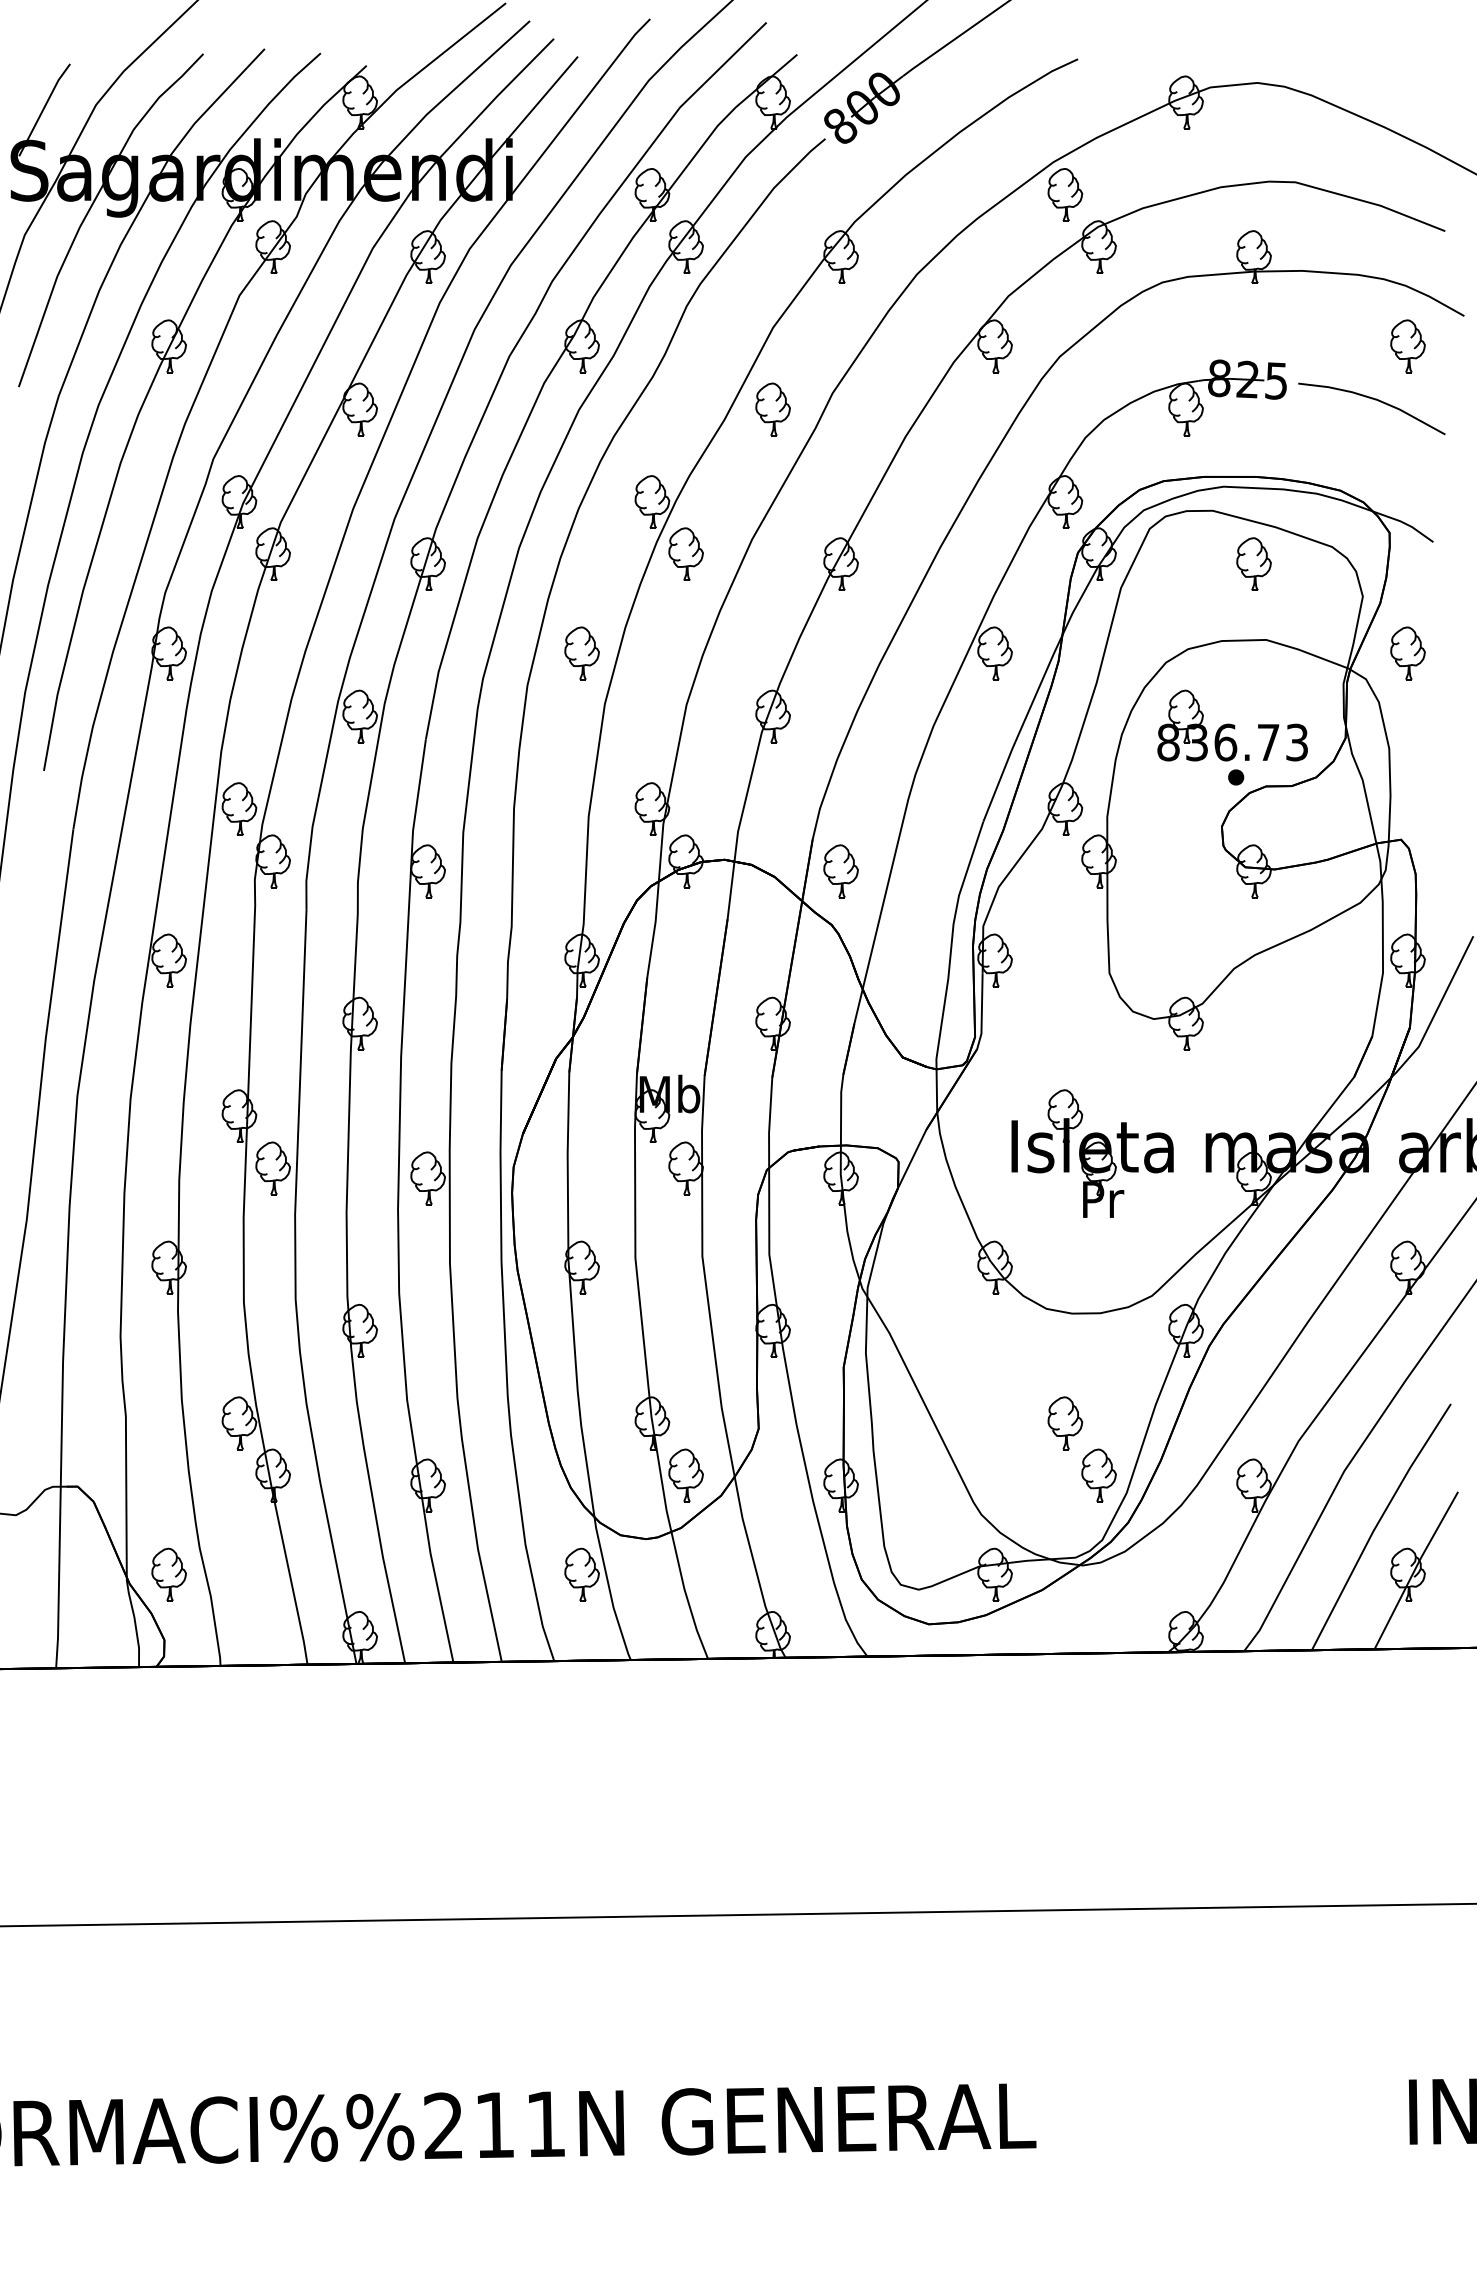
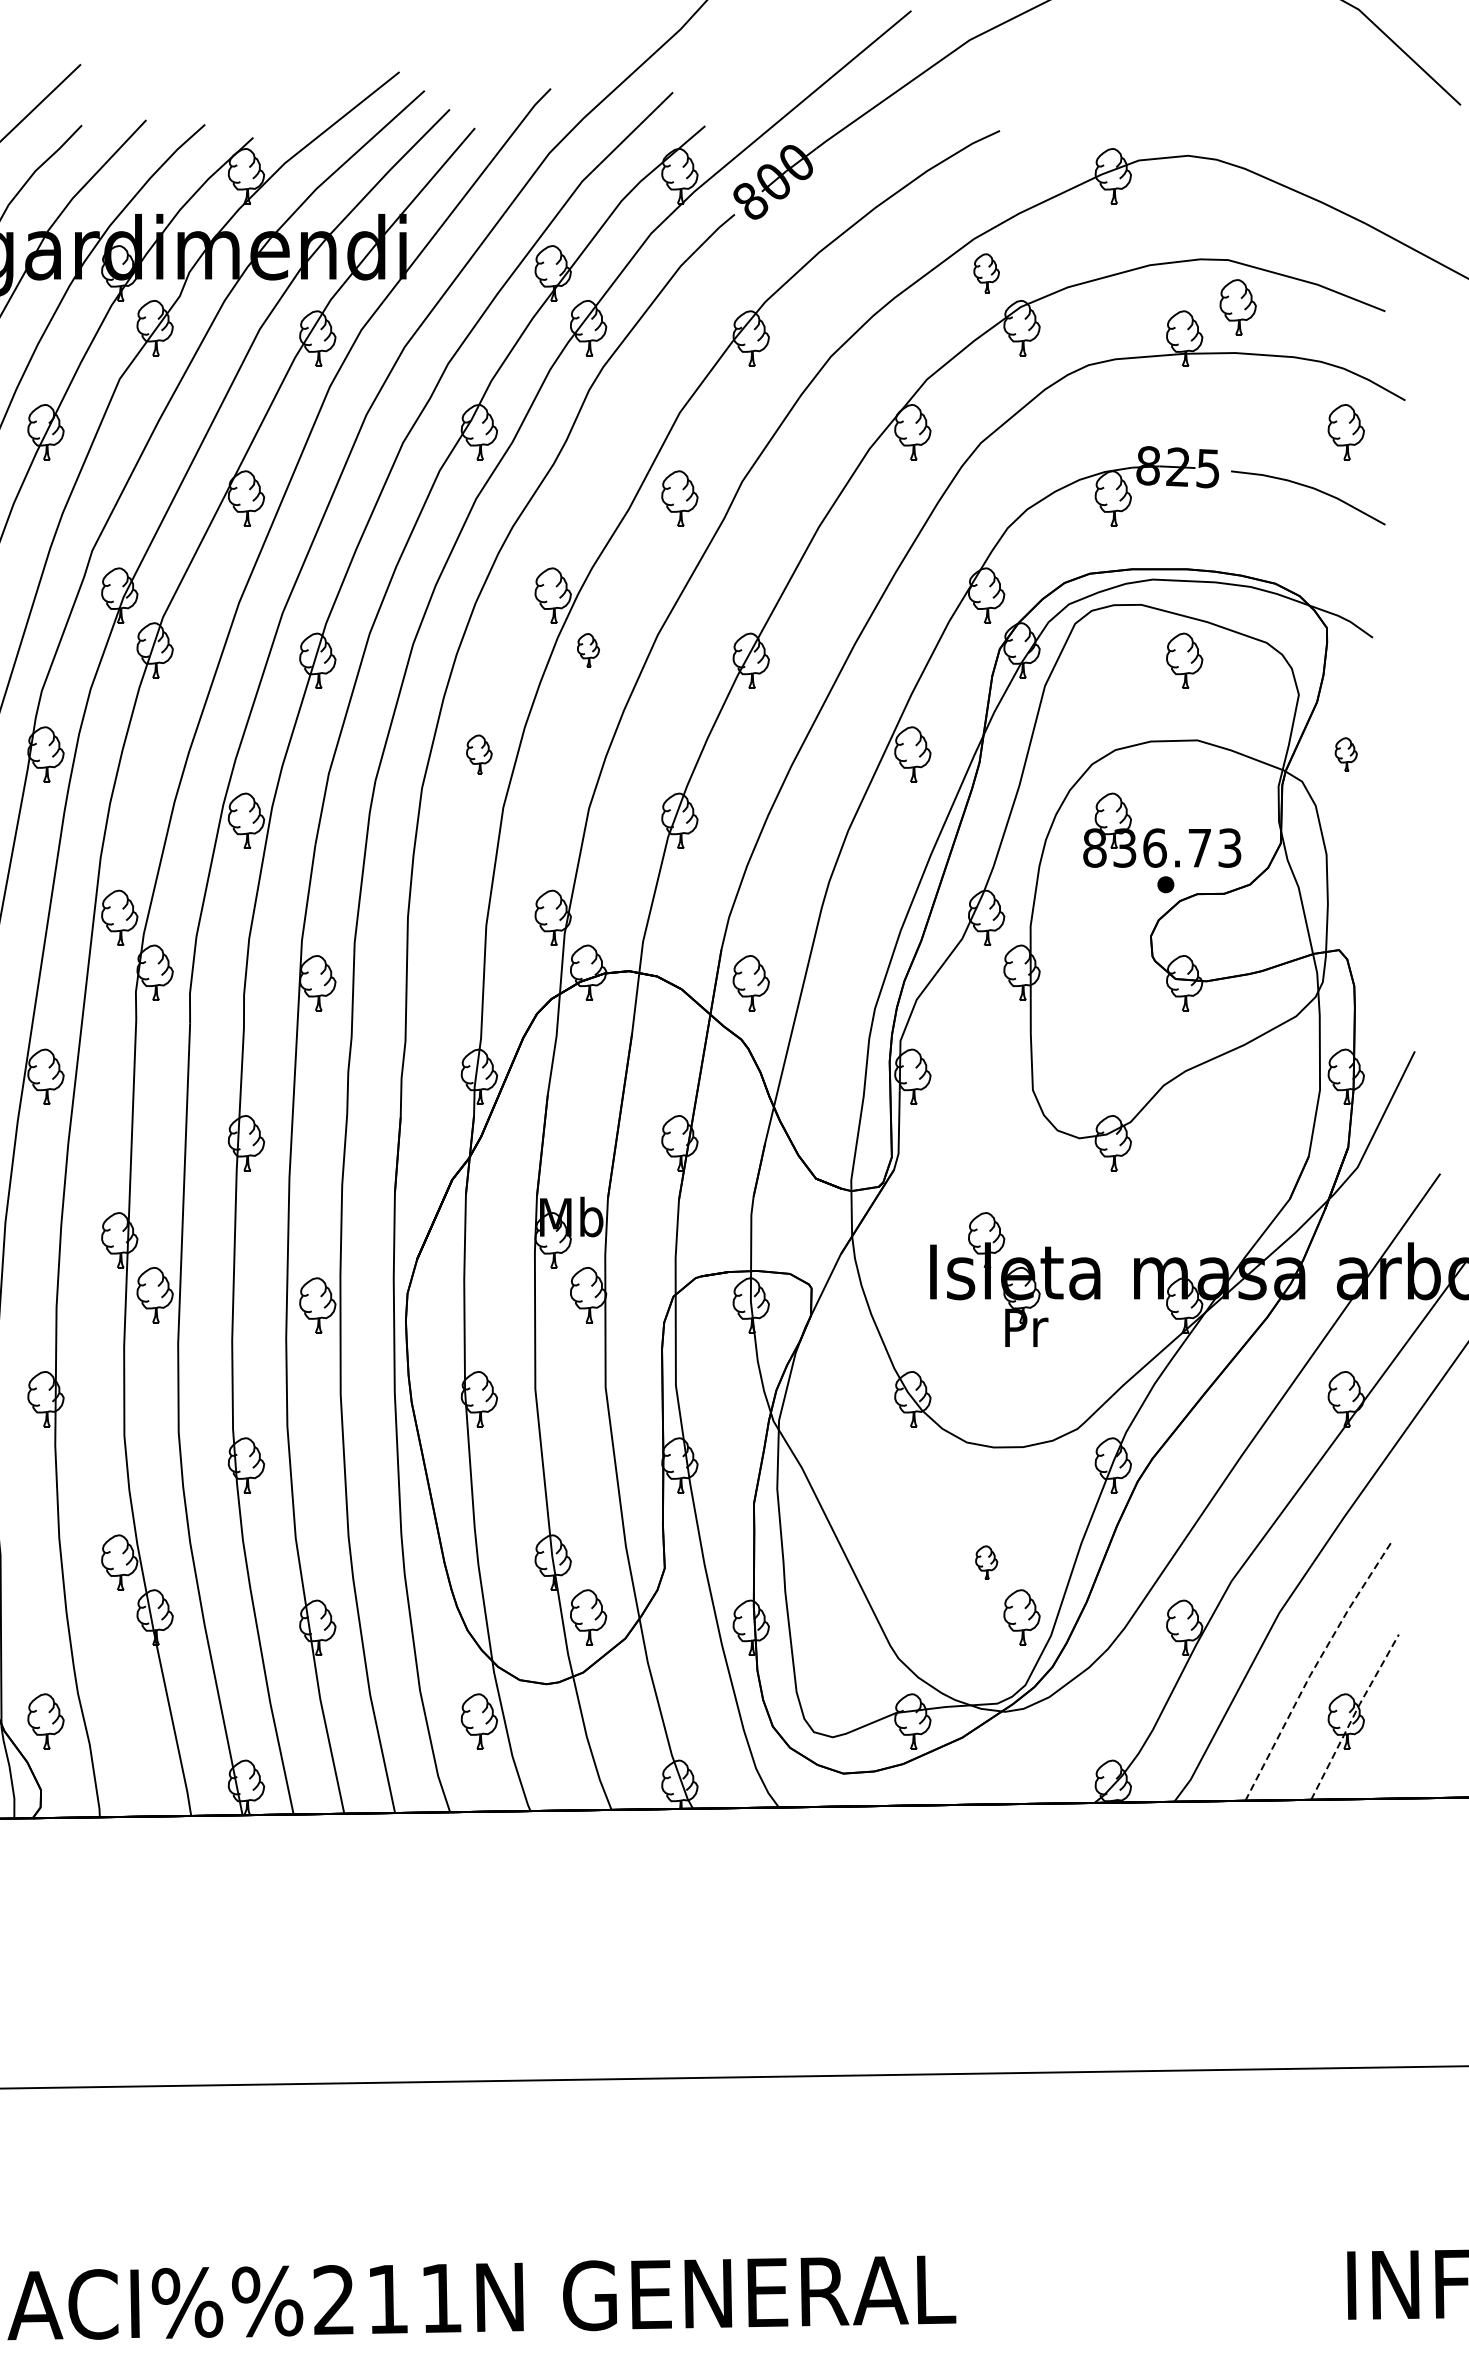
part: (1065, 194) -> (986, 272), size x0.7
part: (1304, 227) -> (1237, 307), added
part: (685, 553) -> (587, 649), size x0.6
part: (581, 653) -> (478, 754), size x0.7
part: (1407, 653) -> (1345, 754), size x0.6
part: (1065, 1423) -> (986, 1562), size x0.6
line: (1377, 1524) -> (1314, 1668), solid -> dashed
line: (1415, 1569) -> (1354, 1716), solid -> dashed

